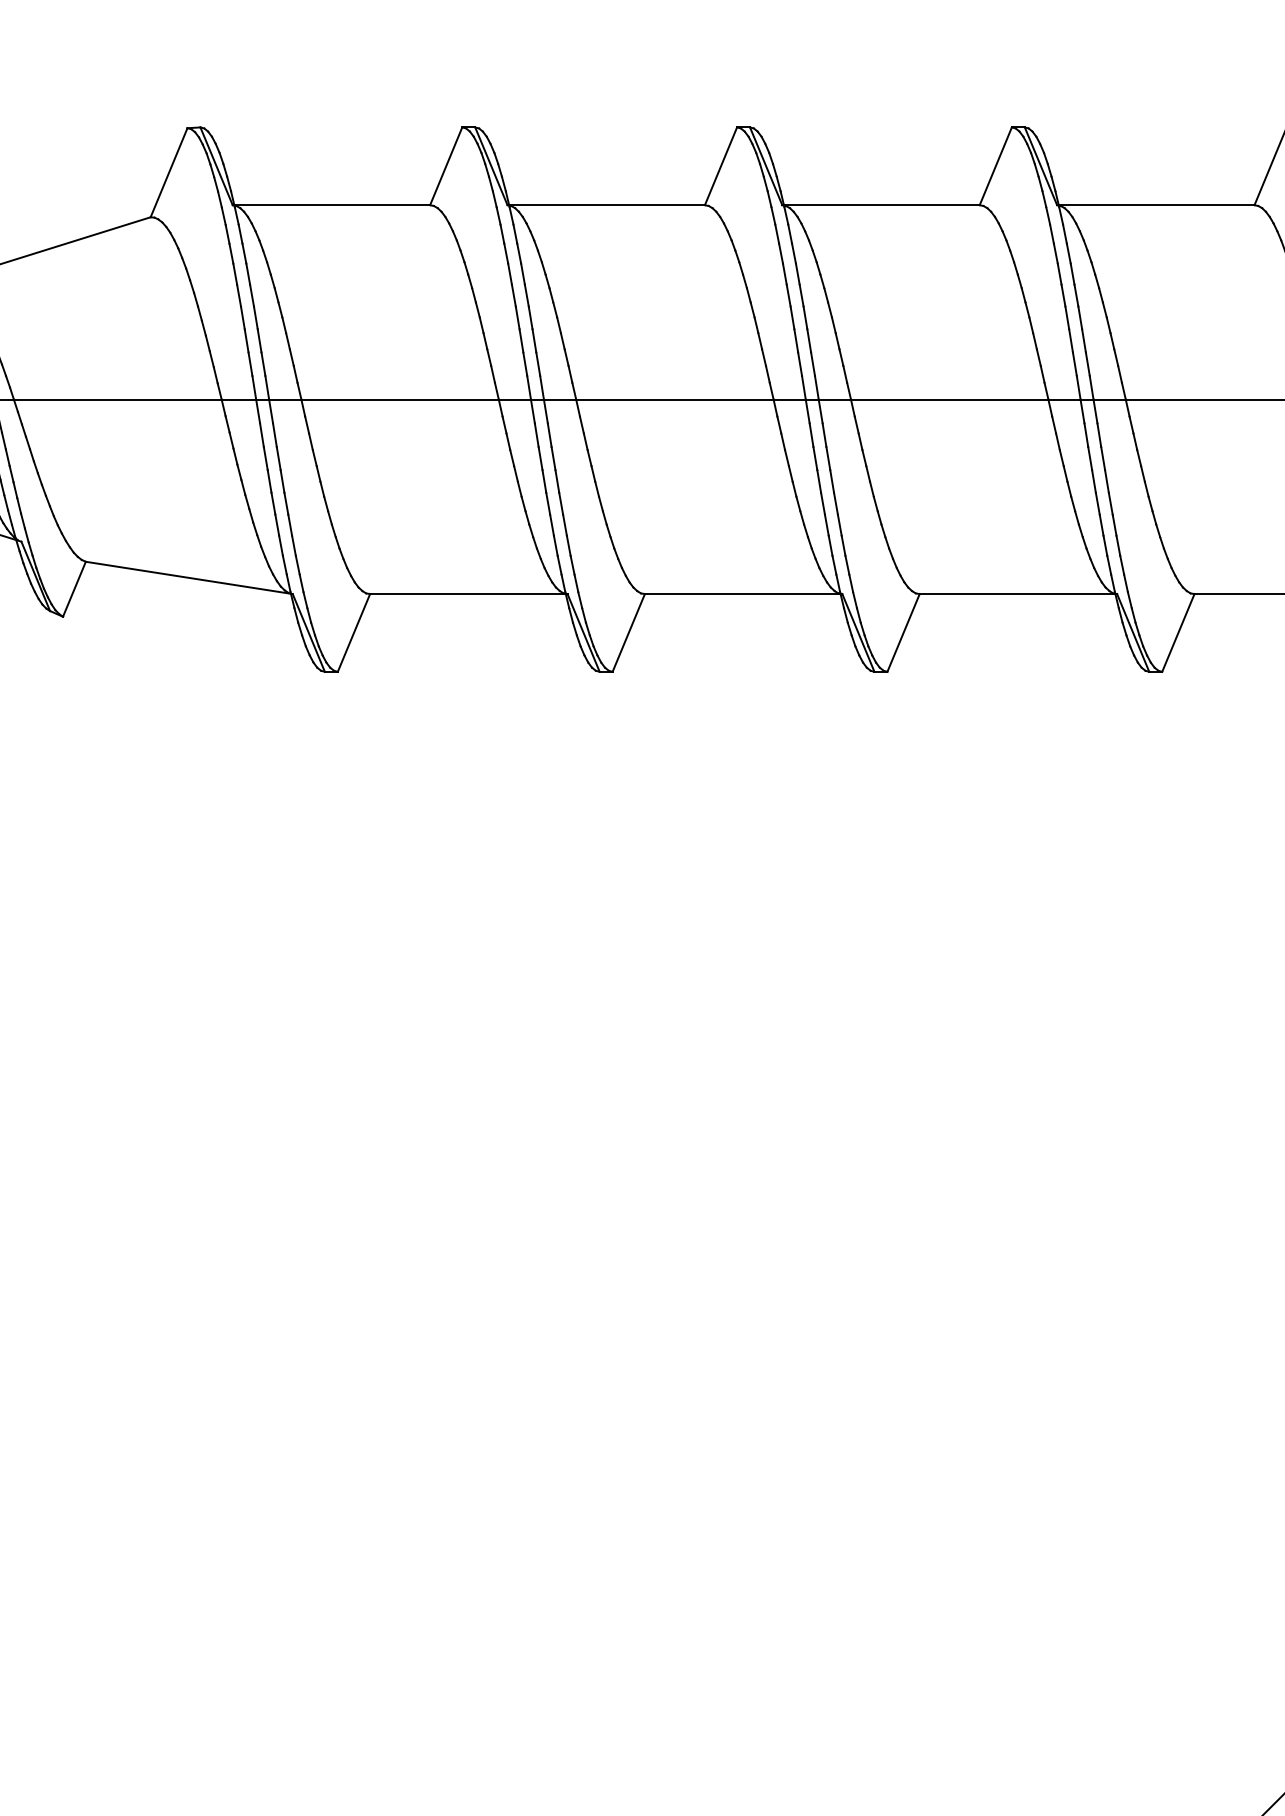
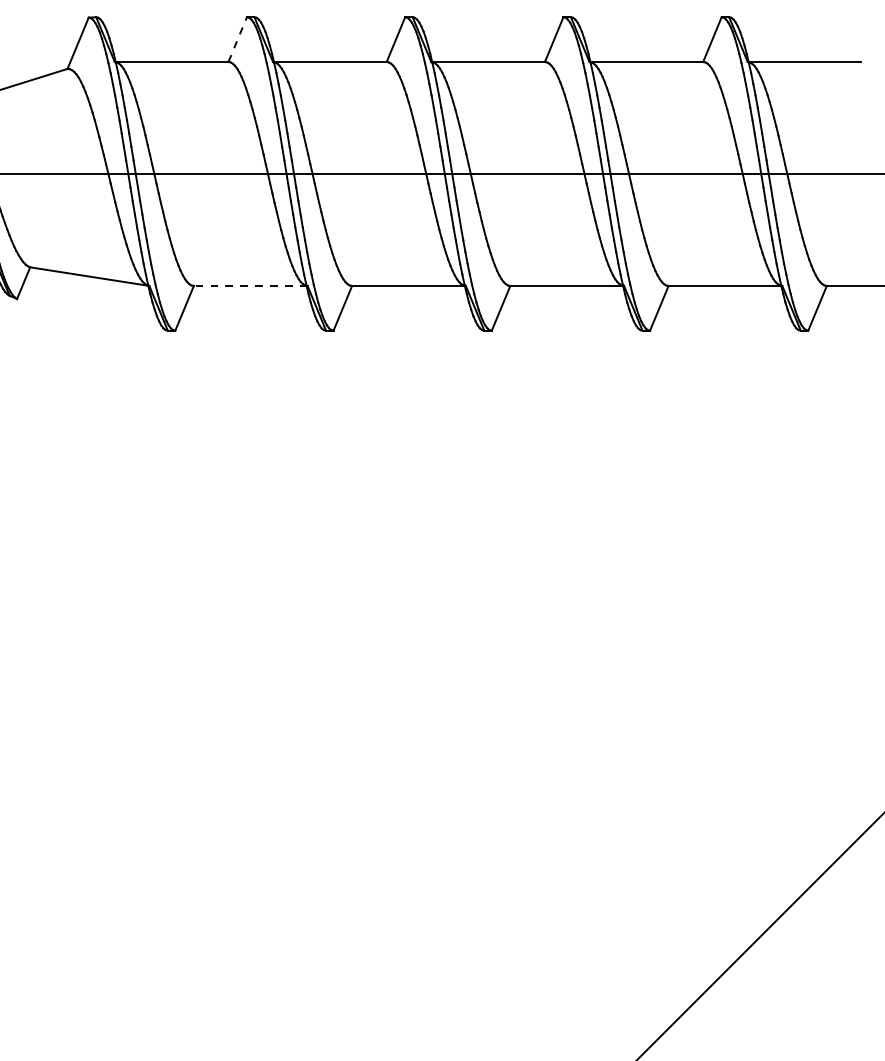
line: (445, 166) -> (237, 39), solid -> dashed
line: (468, 593) -> (250, 285), solid -> dashed

